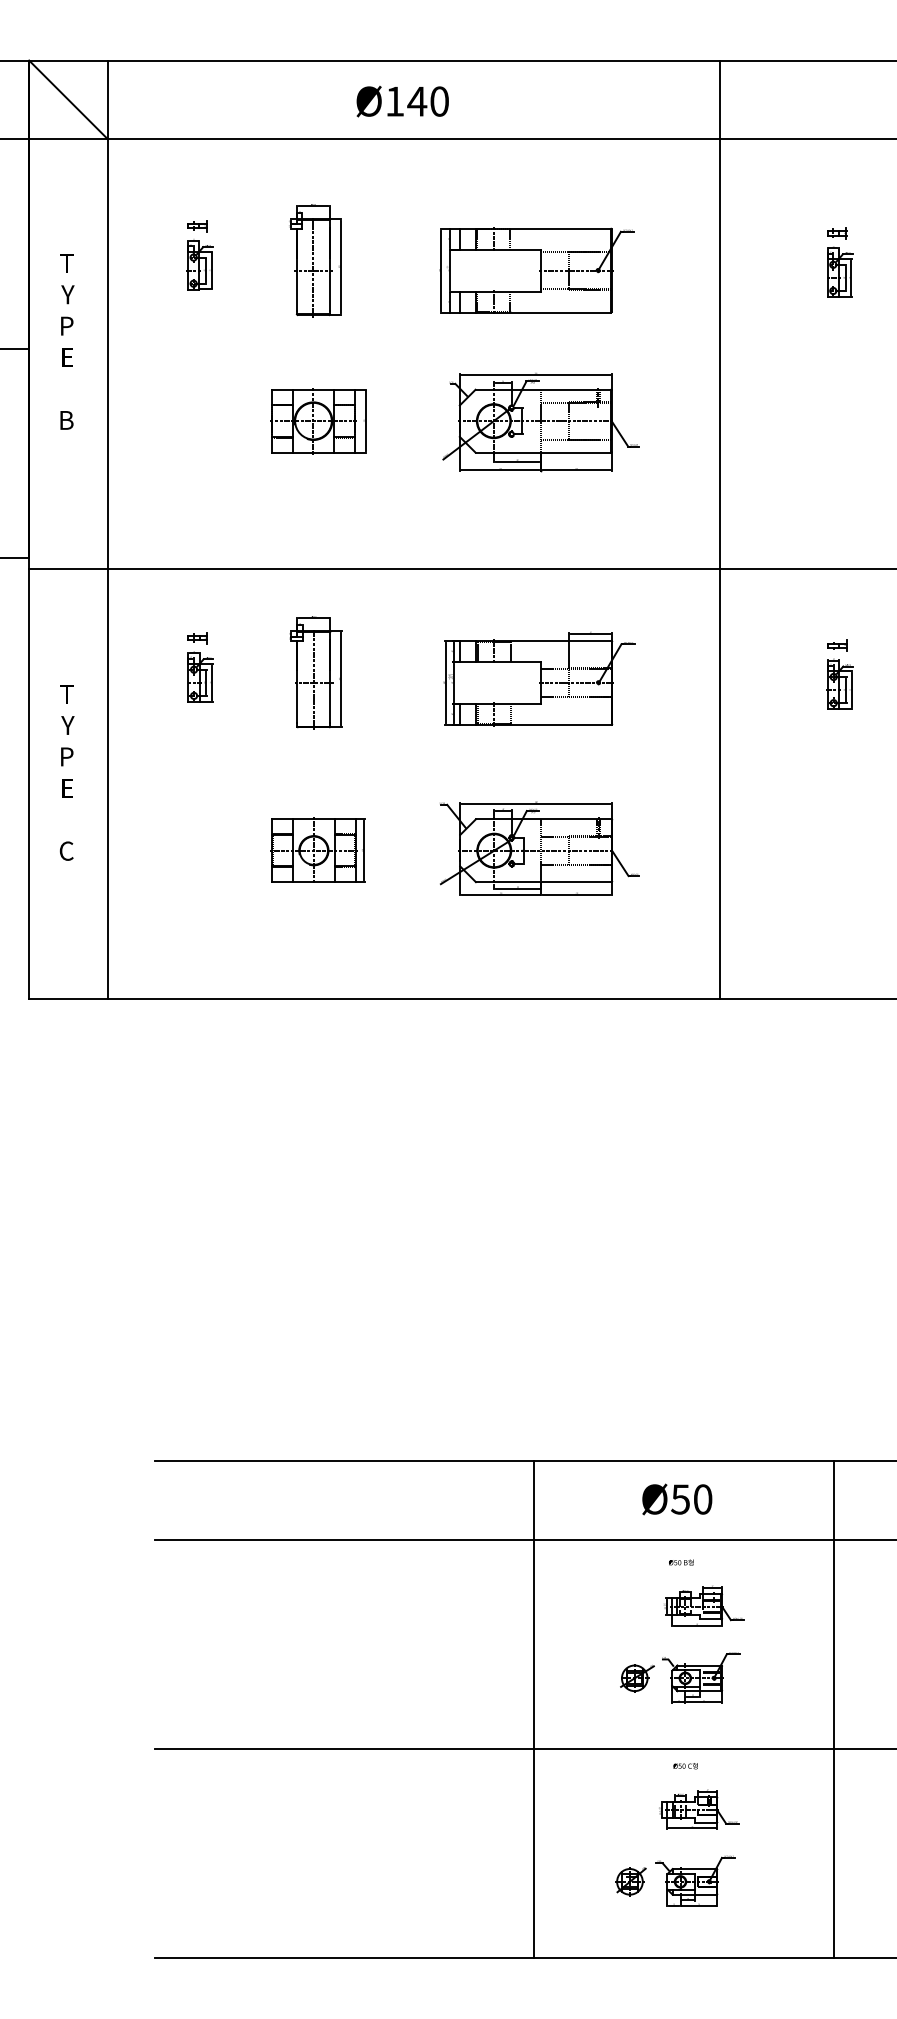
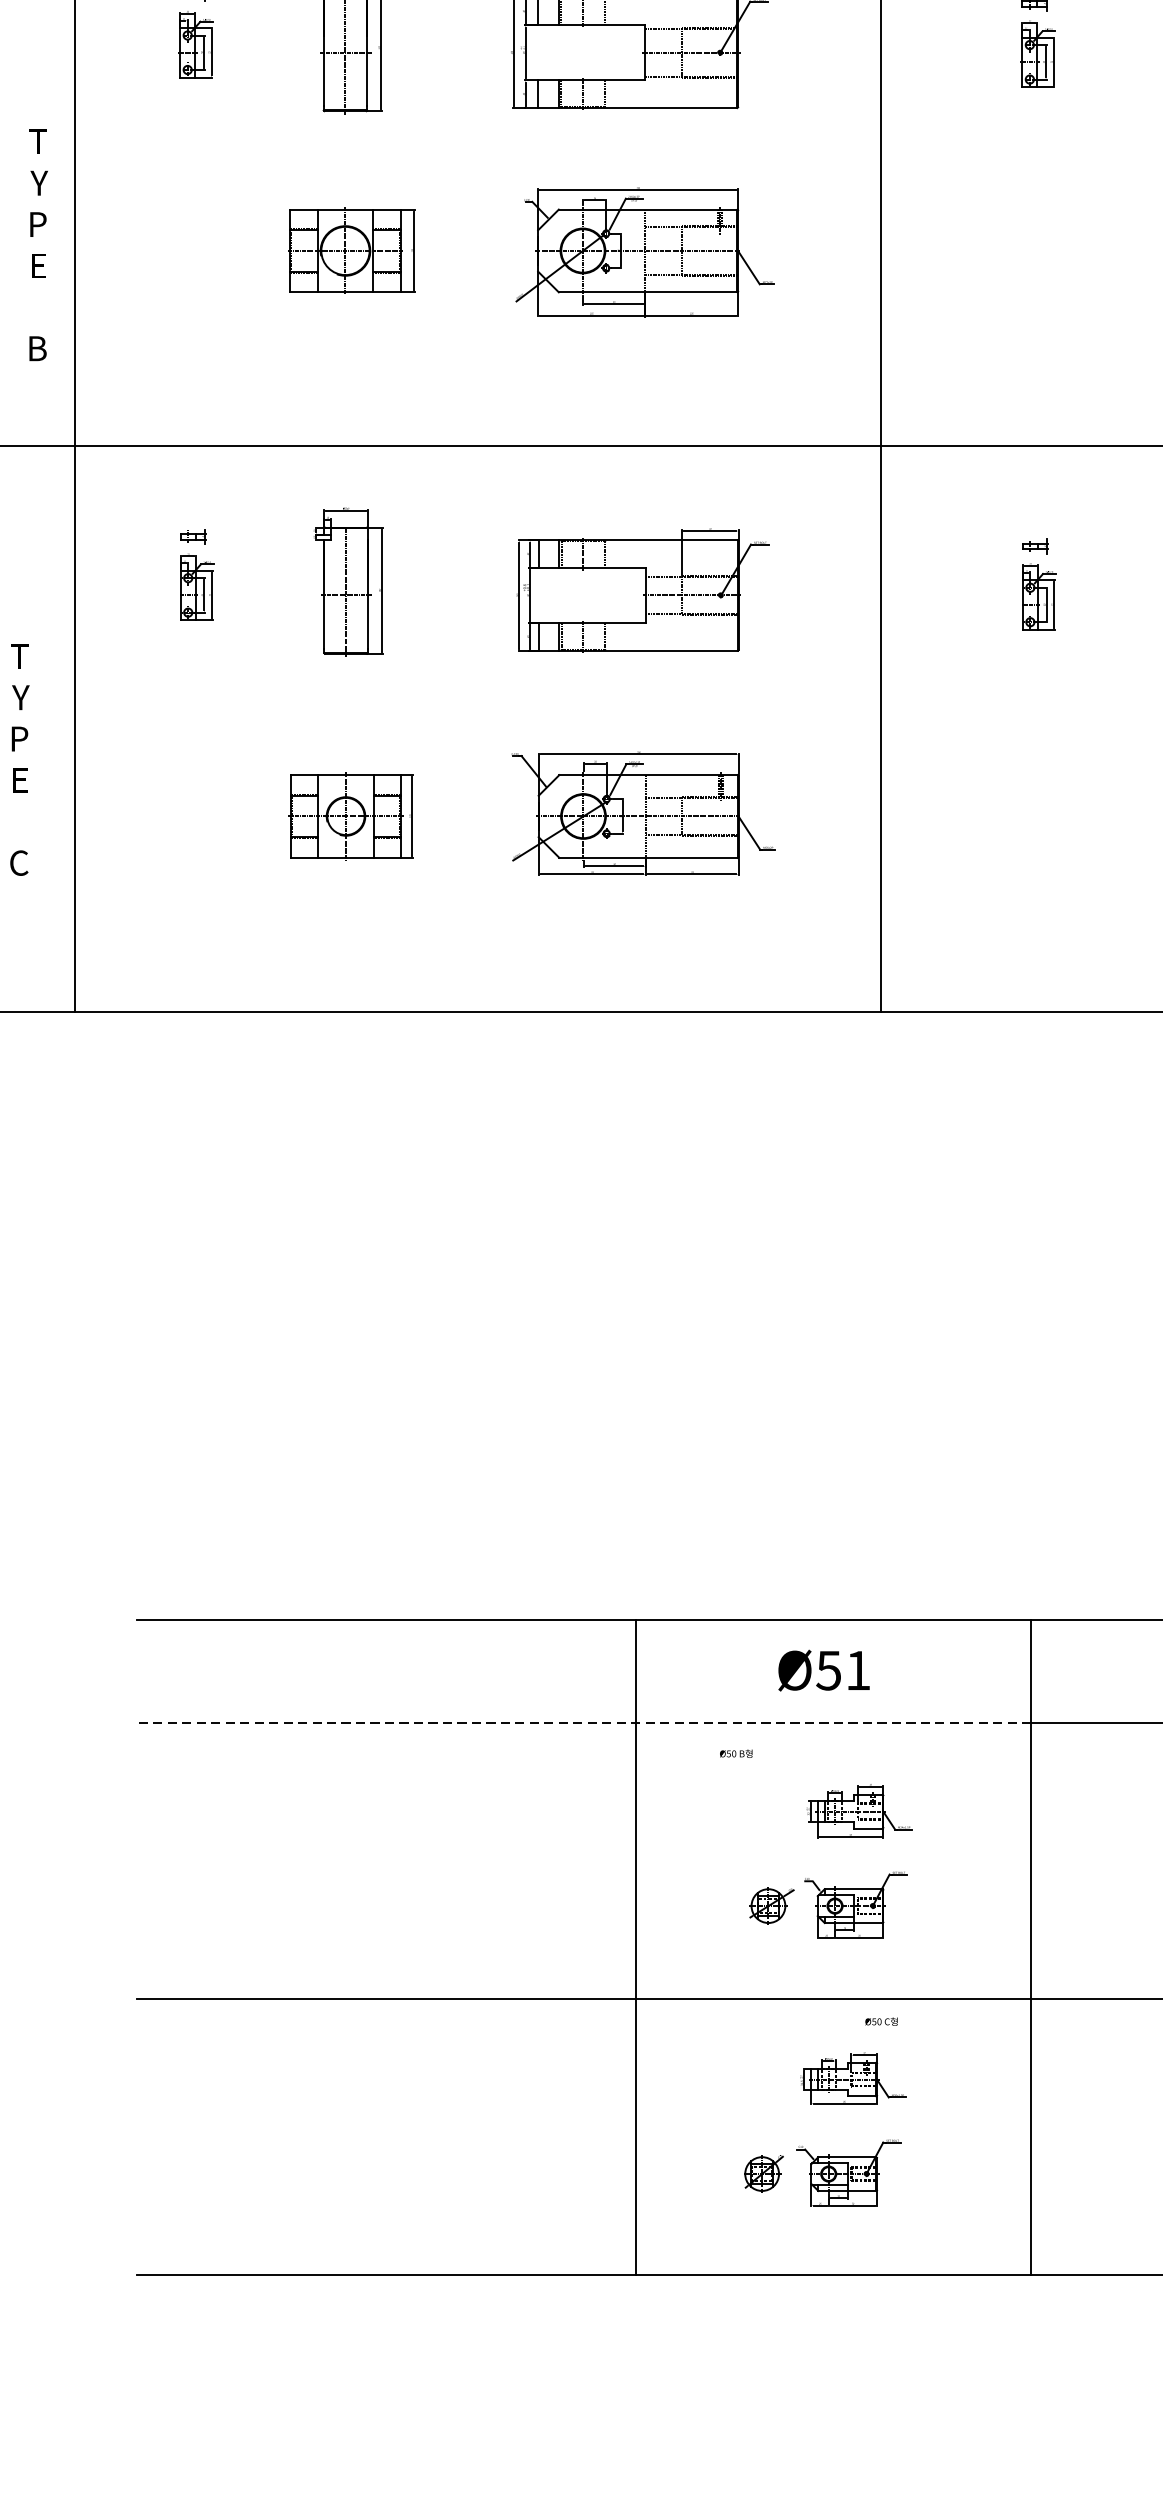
text: (67, 341) -> (38, 244), moved
text: (67, 772) -> (20, 759), moved
text: (703, 1499) -> (858, 1670), Ø50 -> Ø51
line: (494, 1539) -> (583, 1723), solid -> dashed
text: (681, 1562) -> (736, 1753), moved
text: (685, 1766) -> (881, 2022), moved

